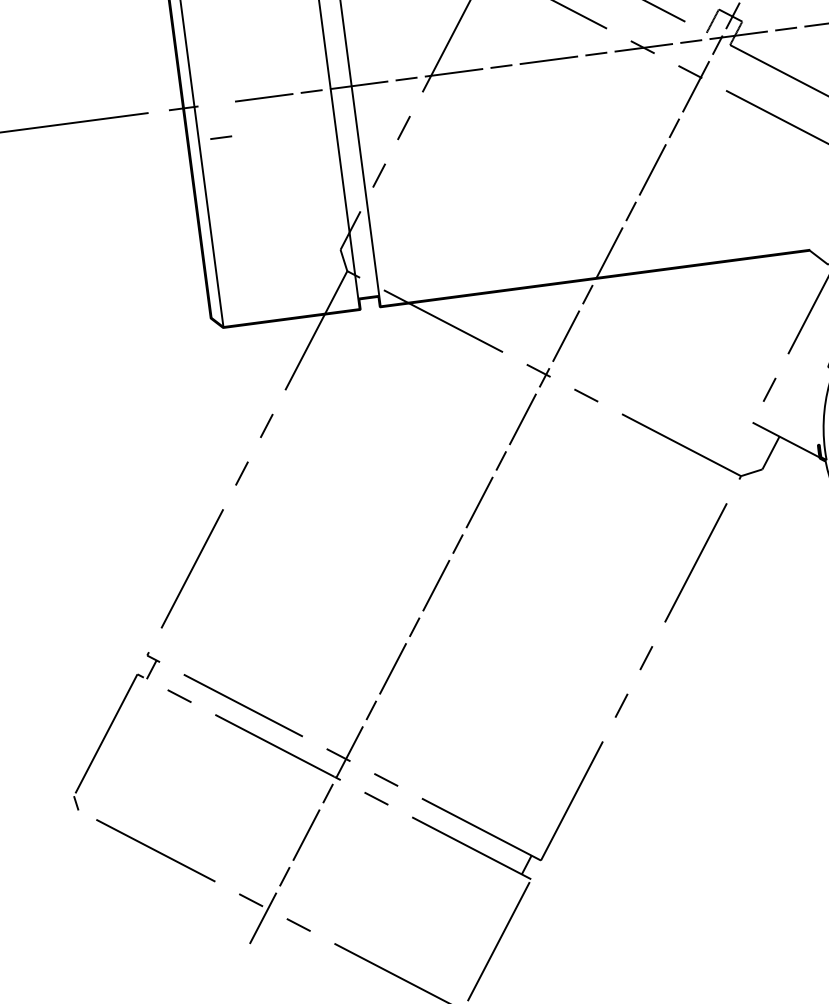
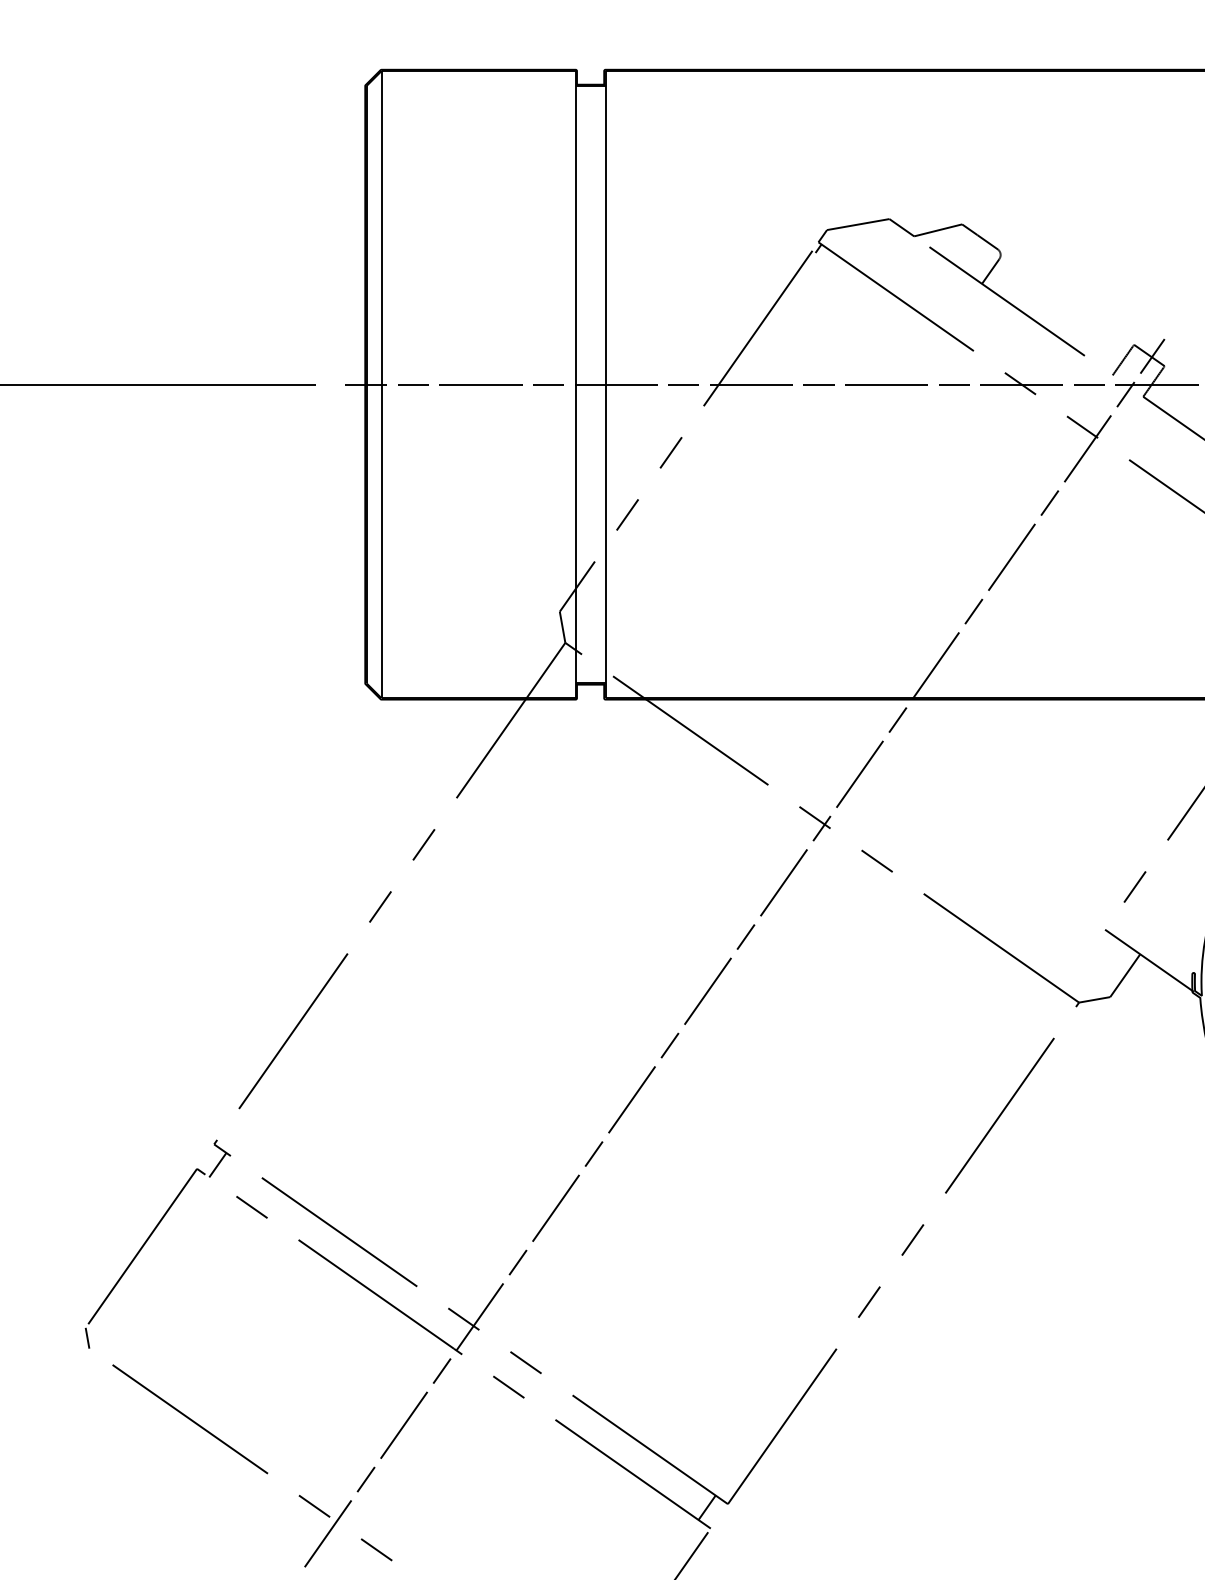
line: (221, 137) -> (413, 384), moved

